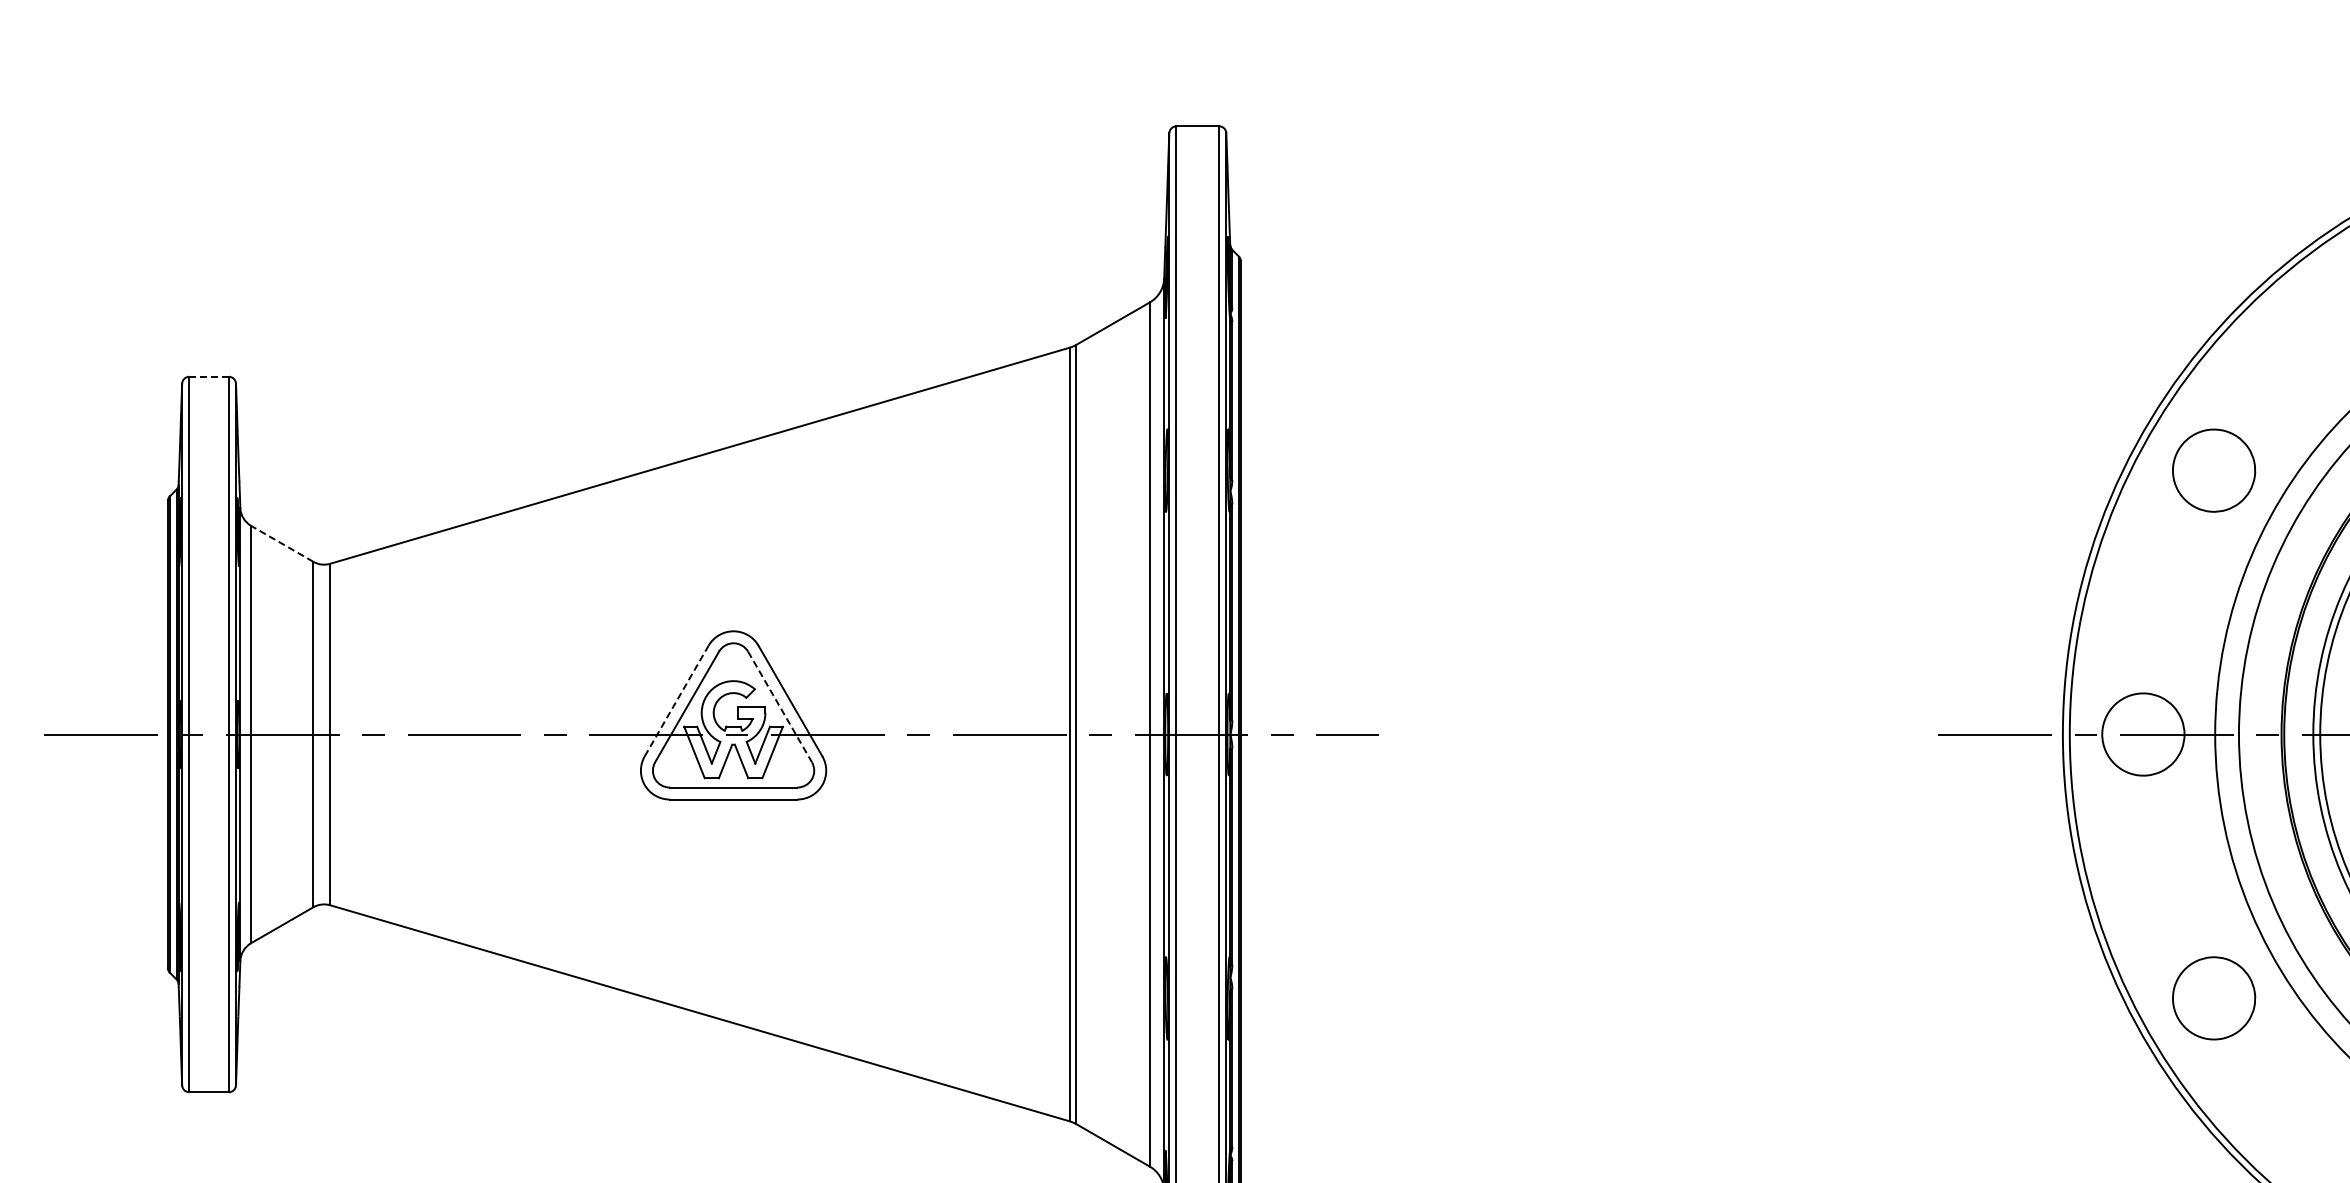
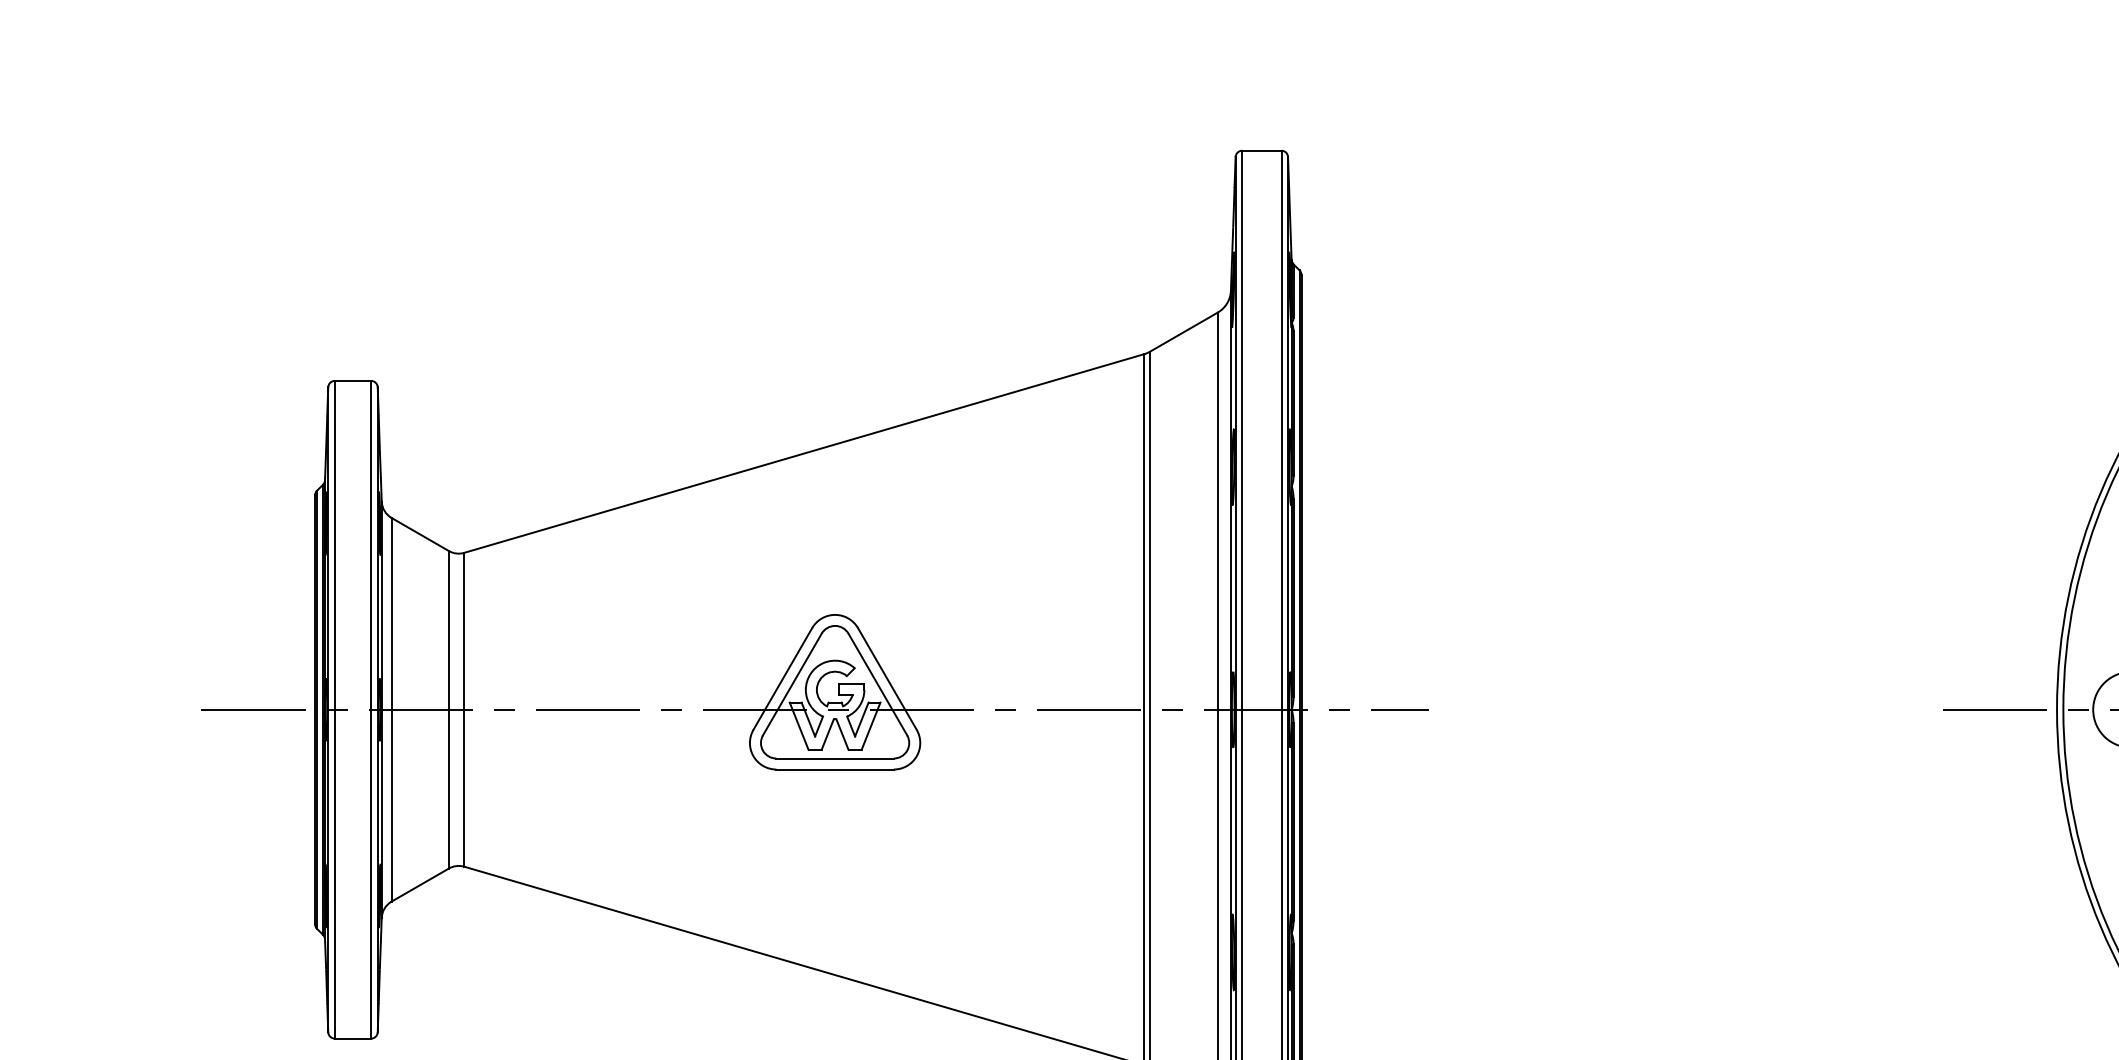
line: (209, 376) -> (353, 380), dashed -> solid
line: (282, 543) -> (420, 534), dashed -> solid
line: (676, 701) -> (782, 679), dashed -> solid
line: (780, 707) -> (878, 684), dashed -> solid

